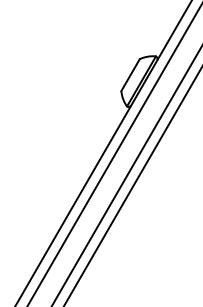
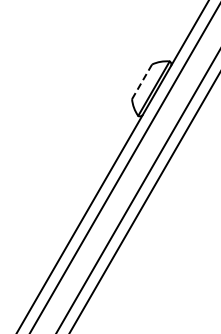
line: (130, 74) -> (142, 81), solid -> dashed

